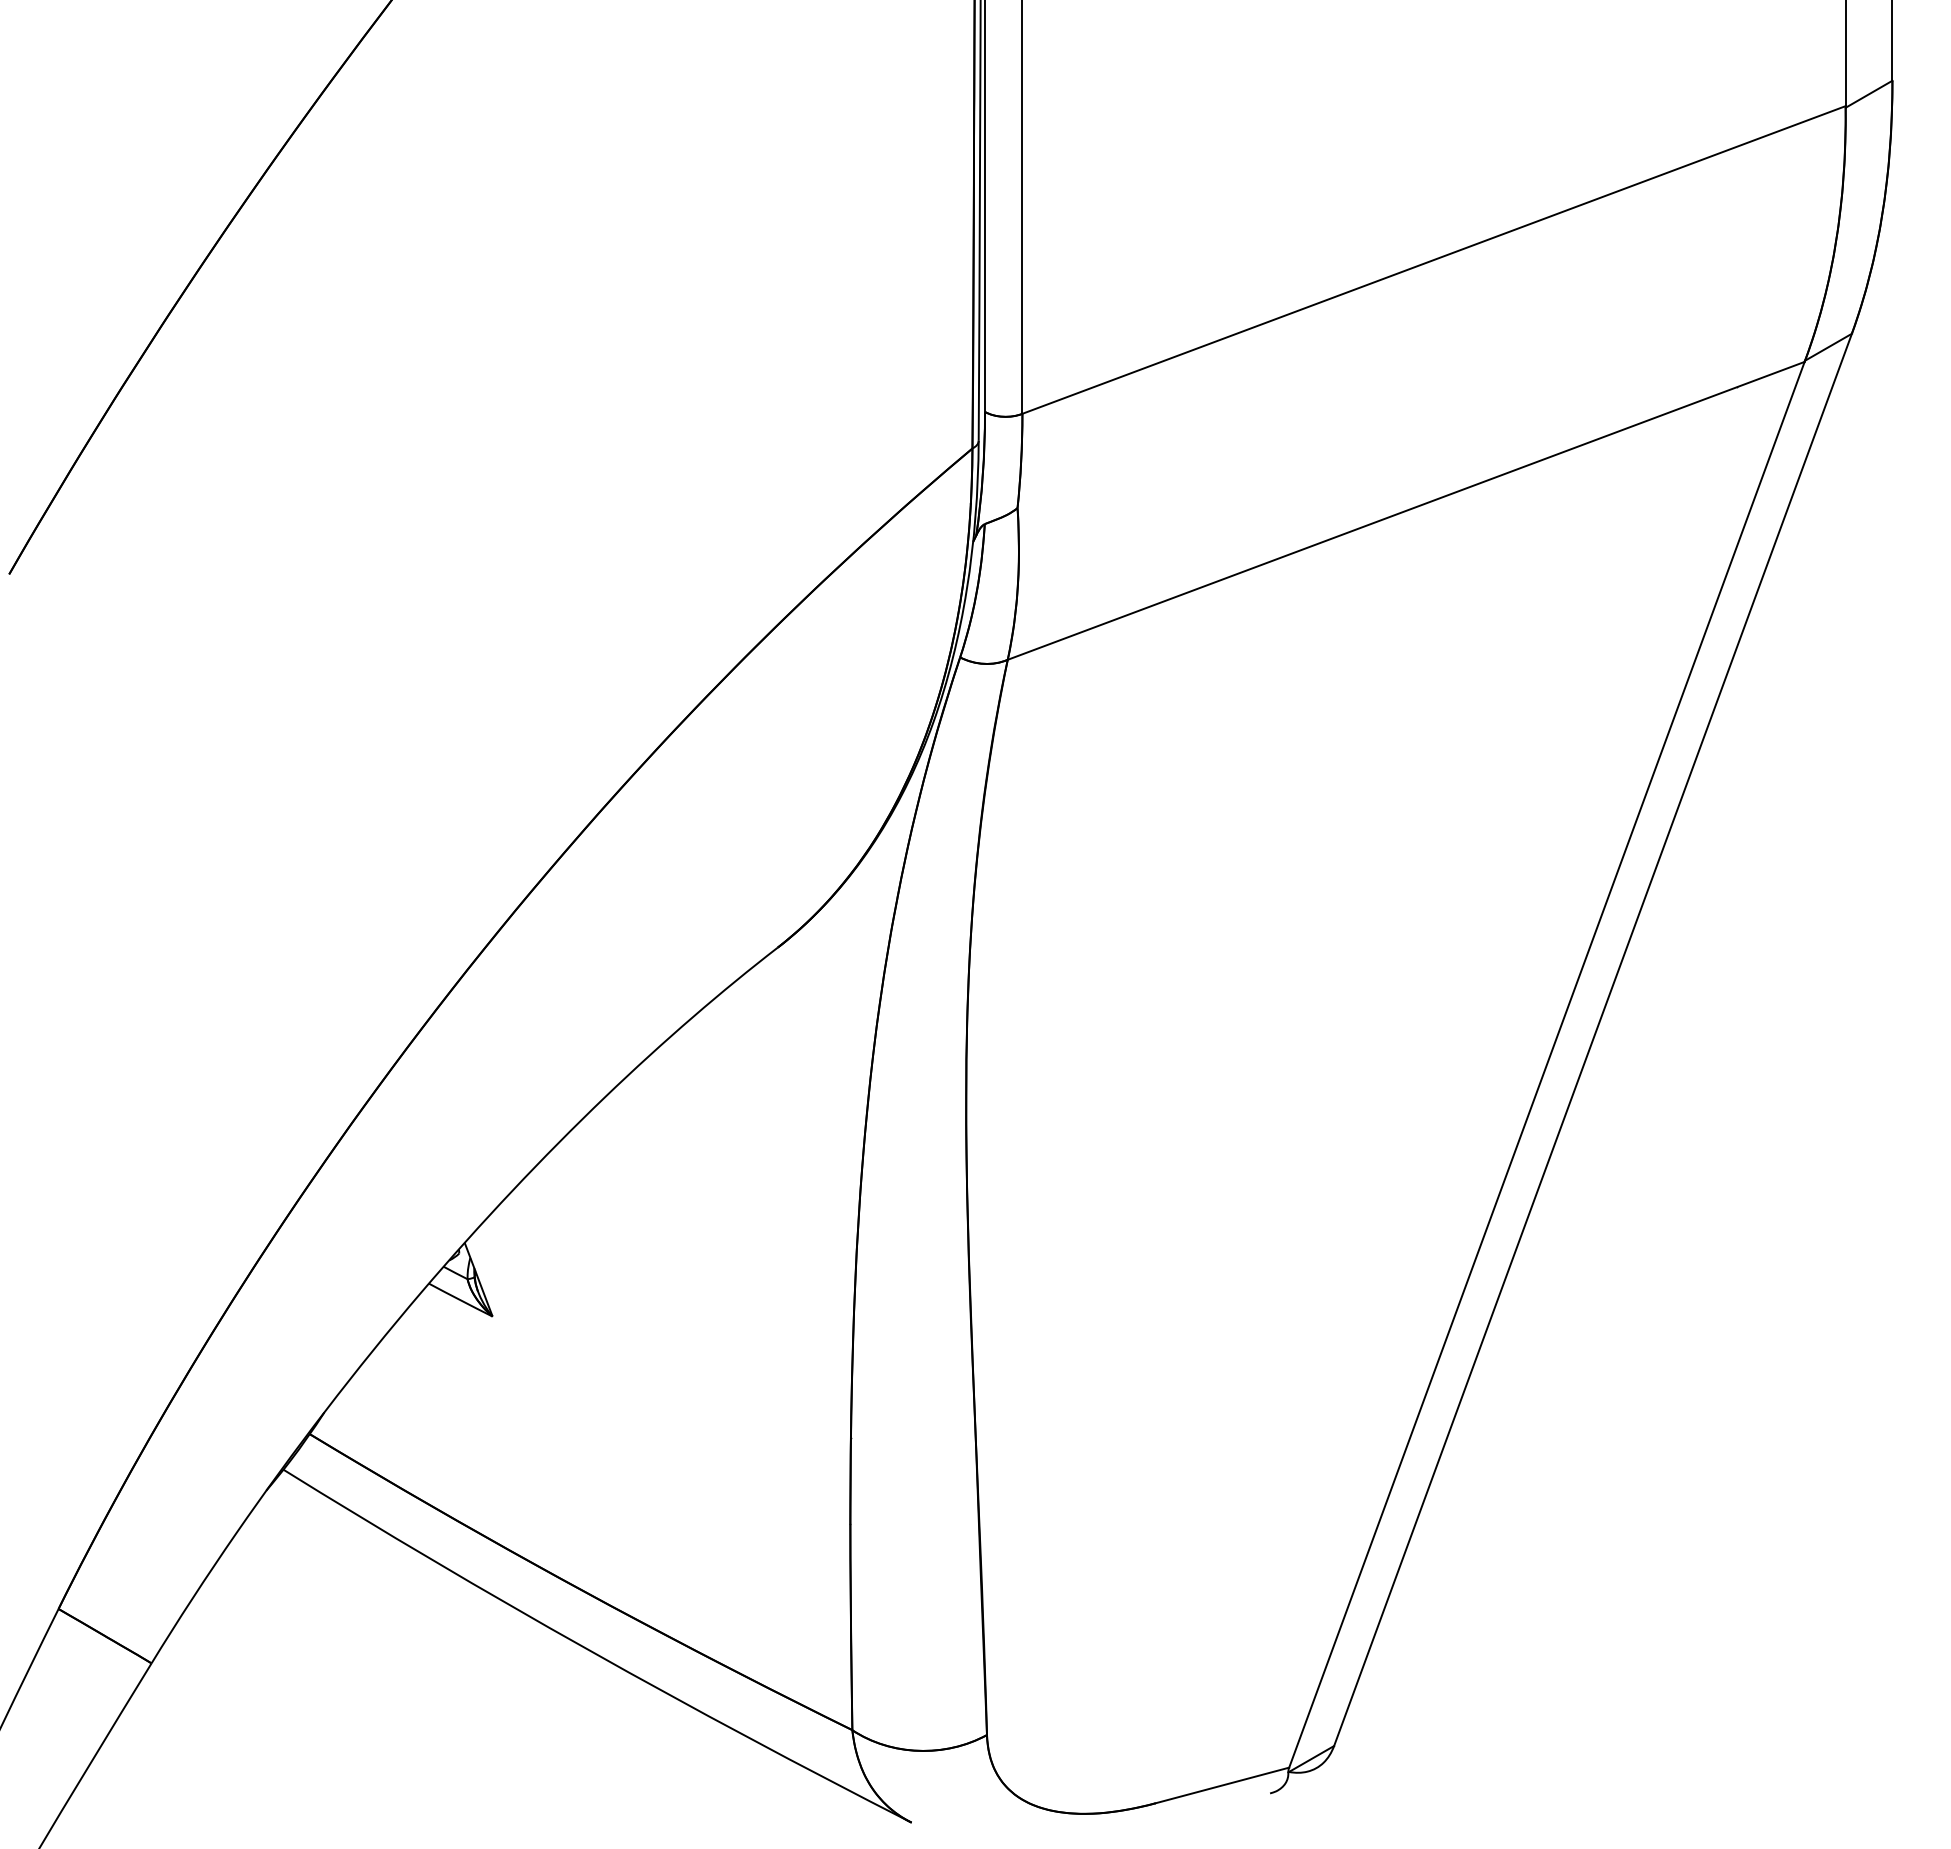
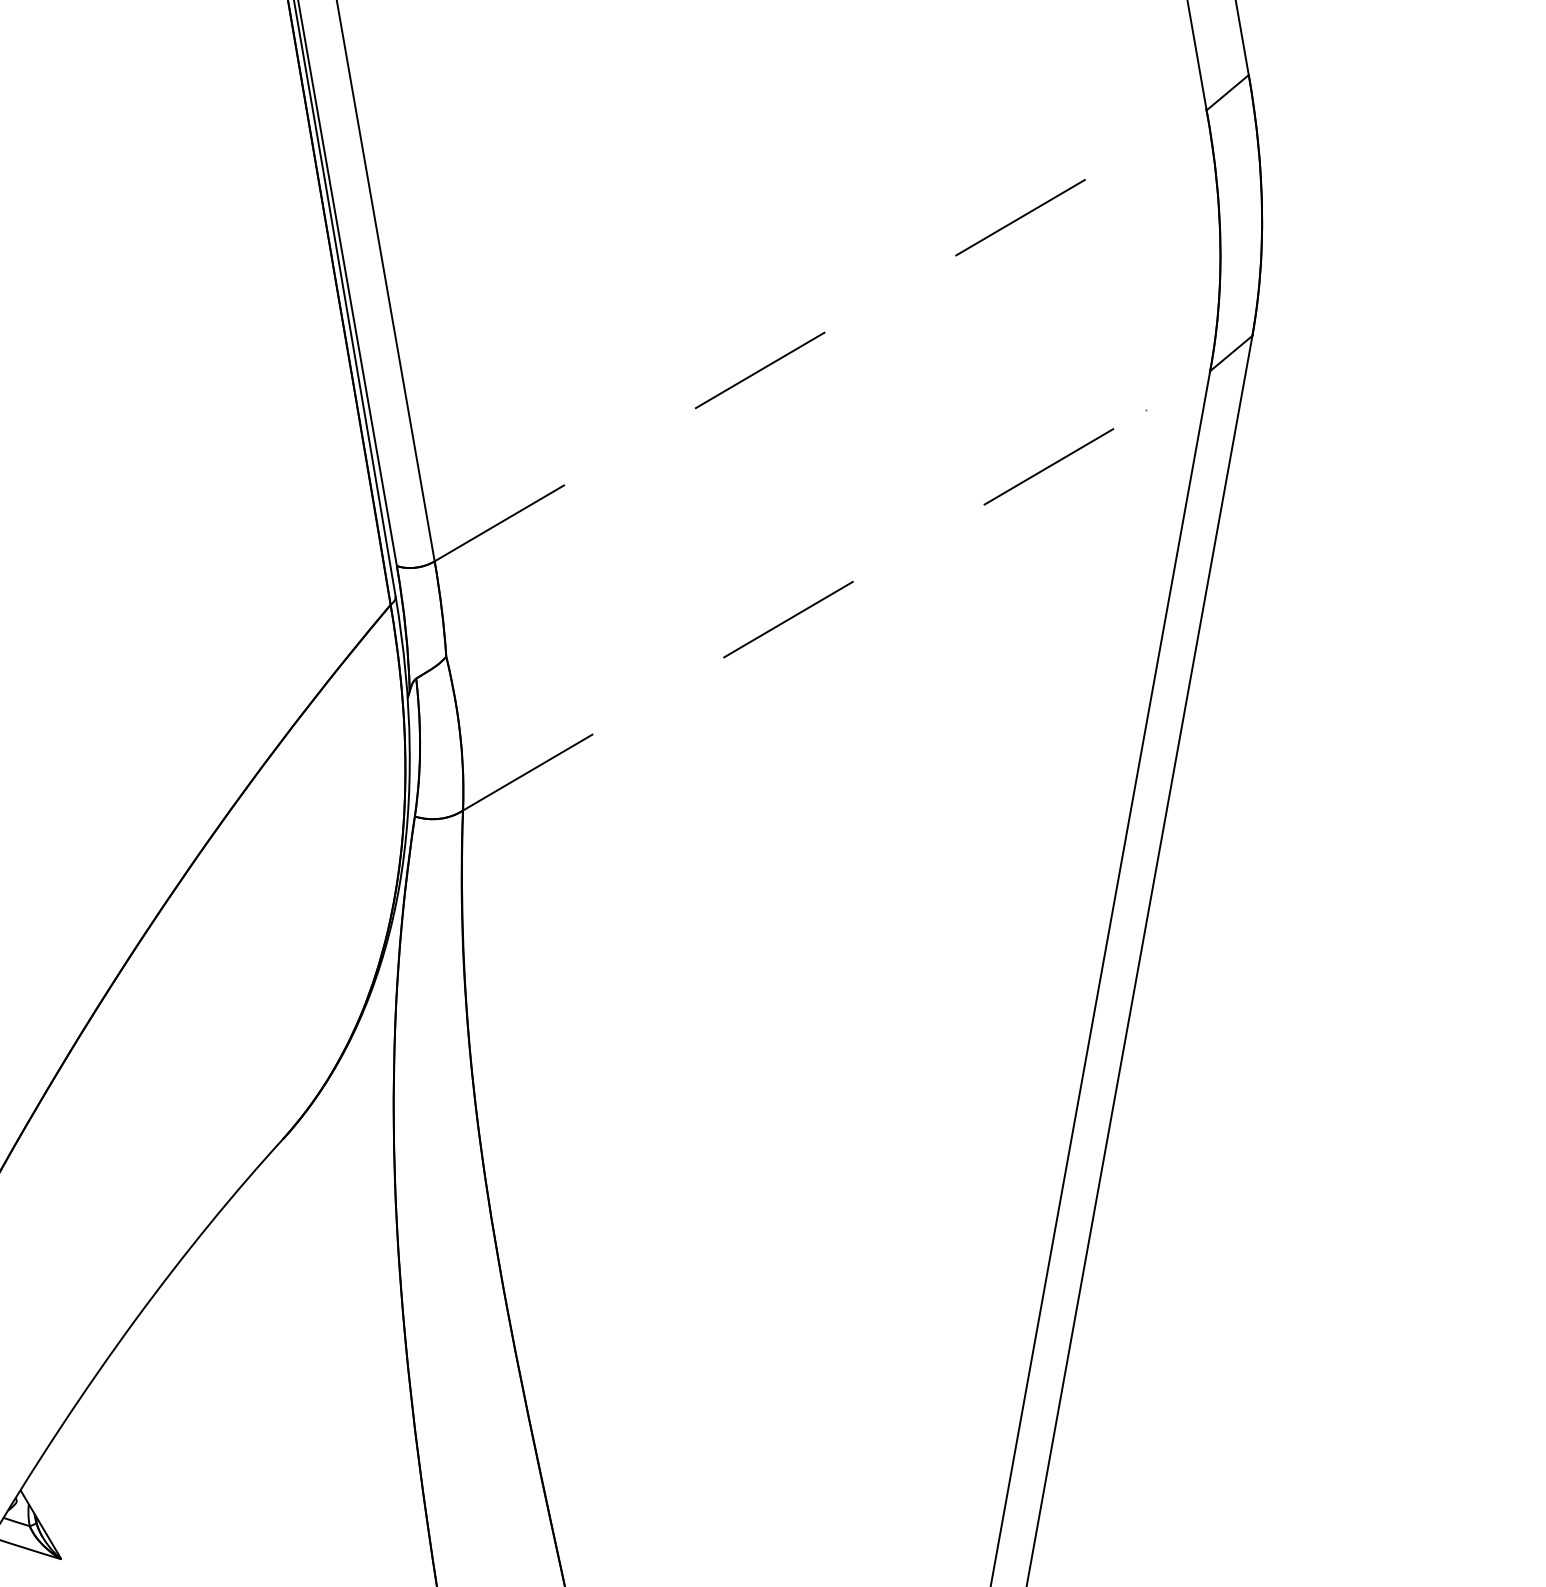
line: (1434, 259) -> (820, 334), solid -> dashed
line: (1406, 510) -> (836, 591), solid -> dashed

